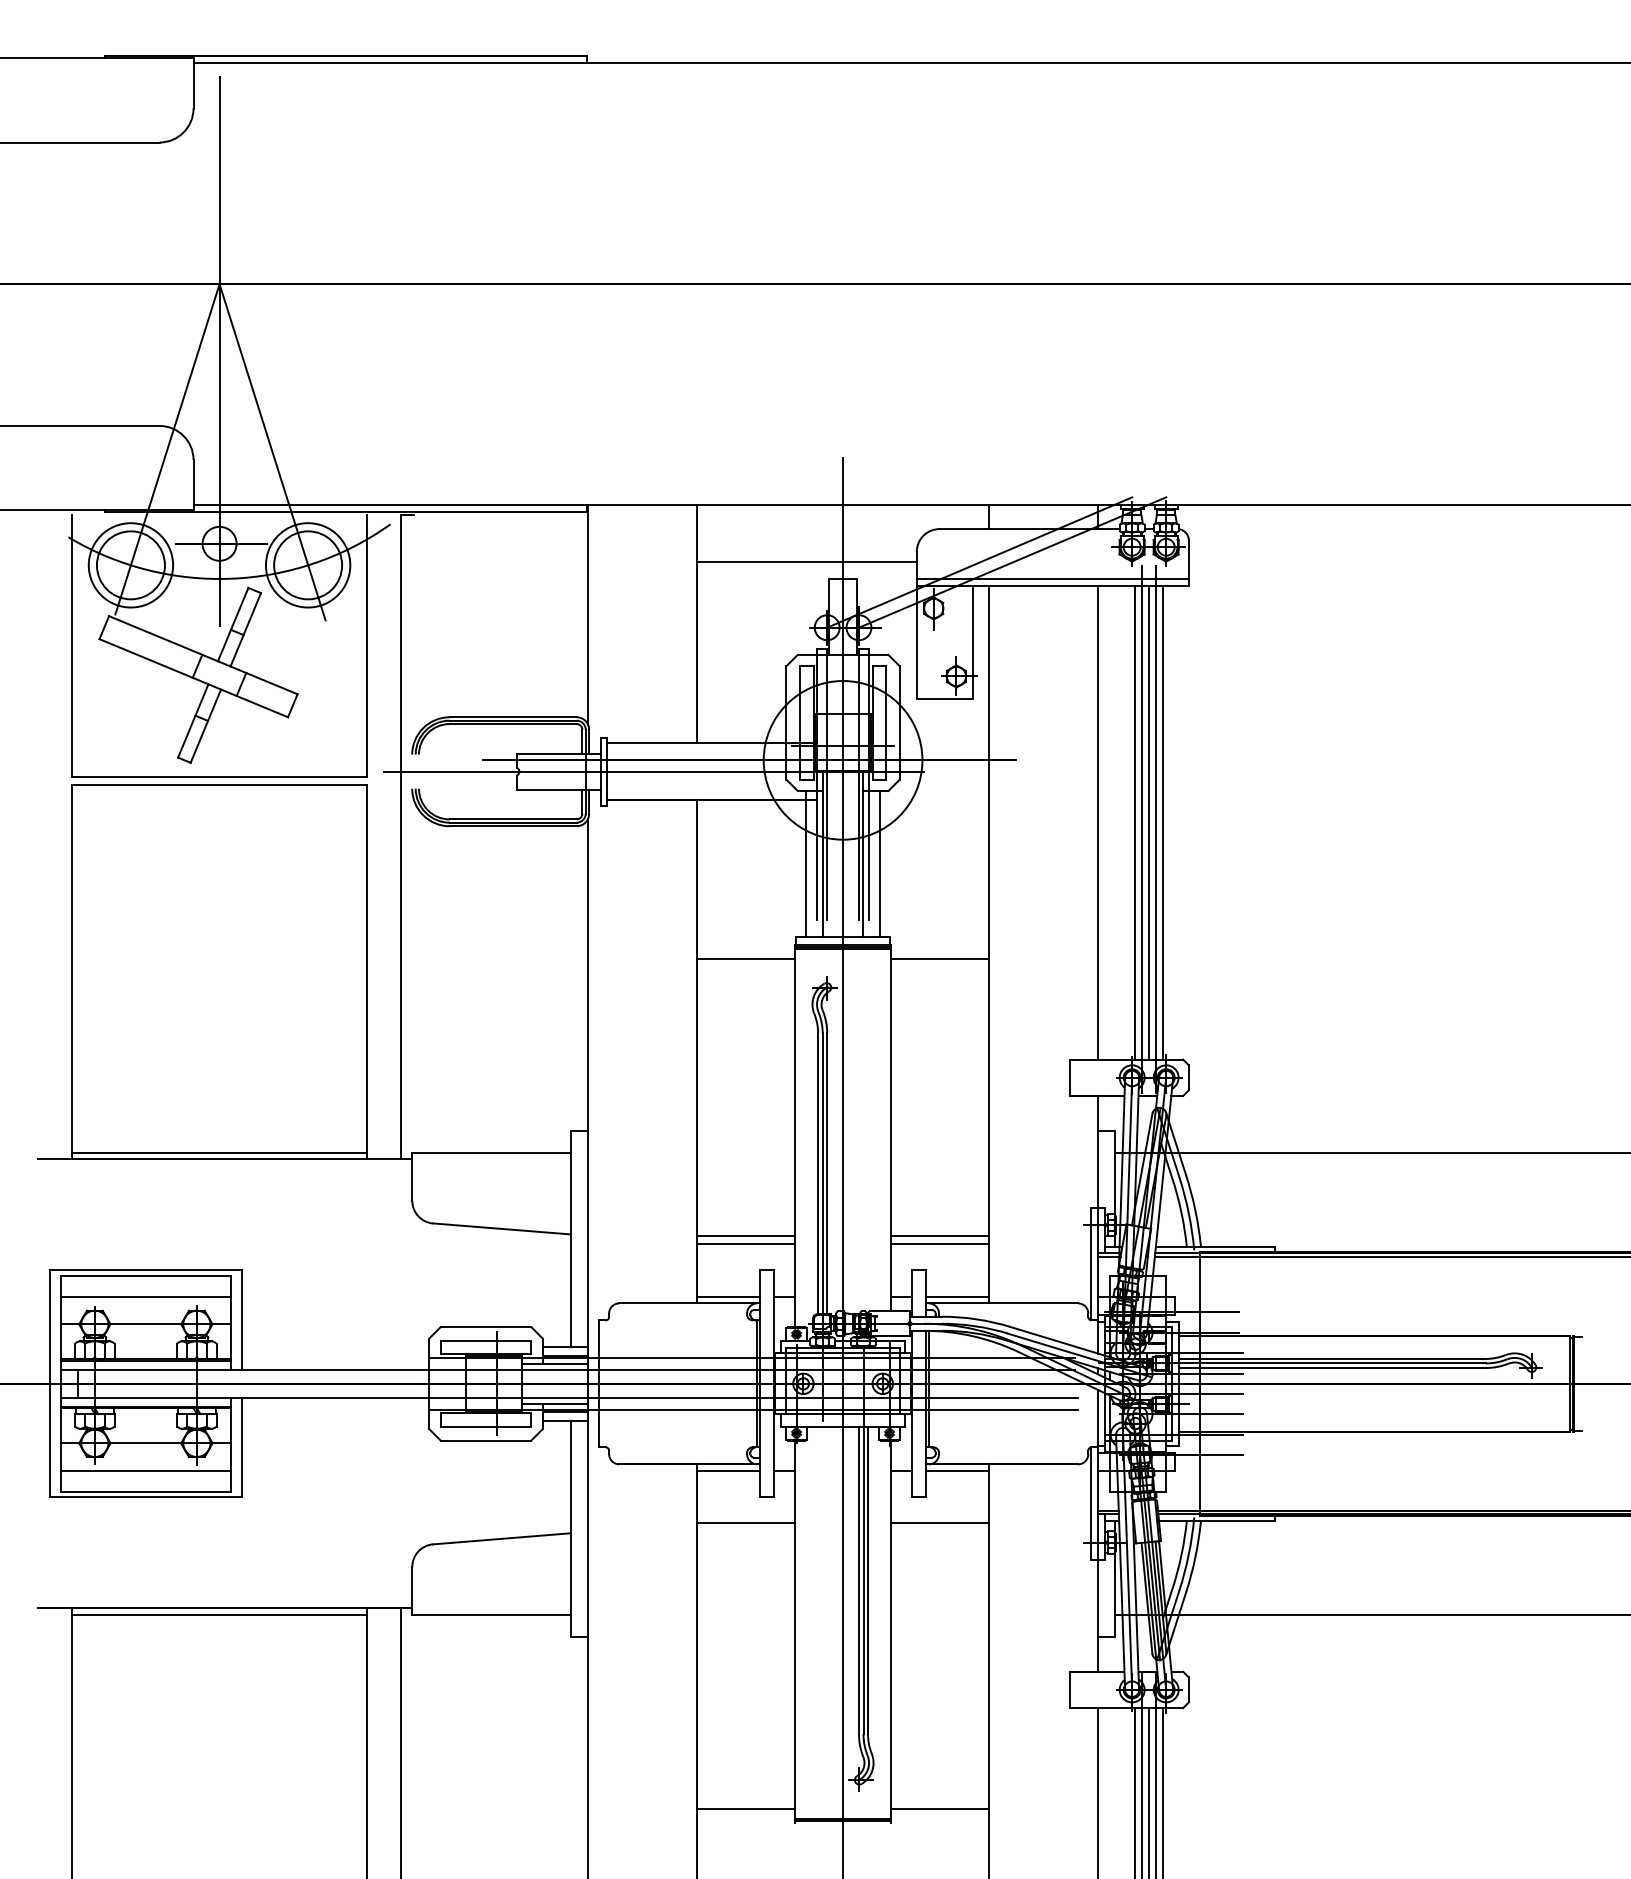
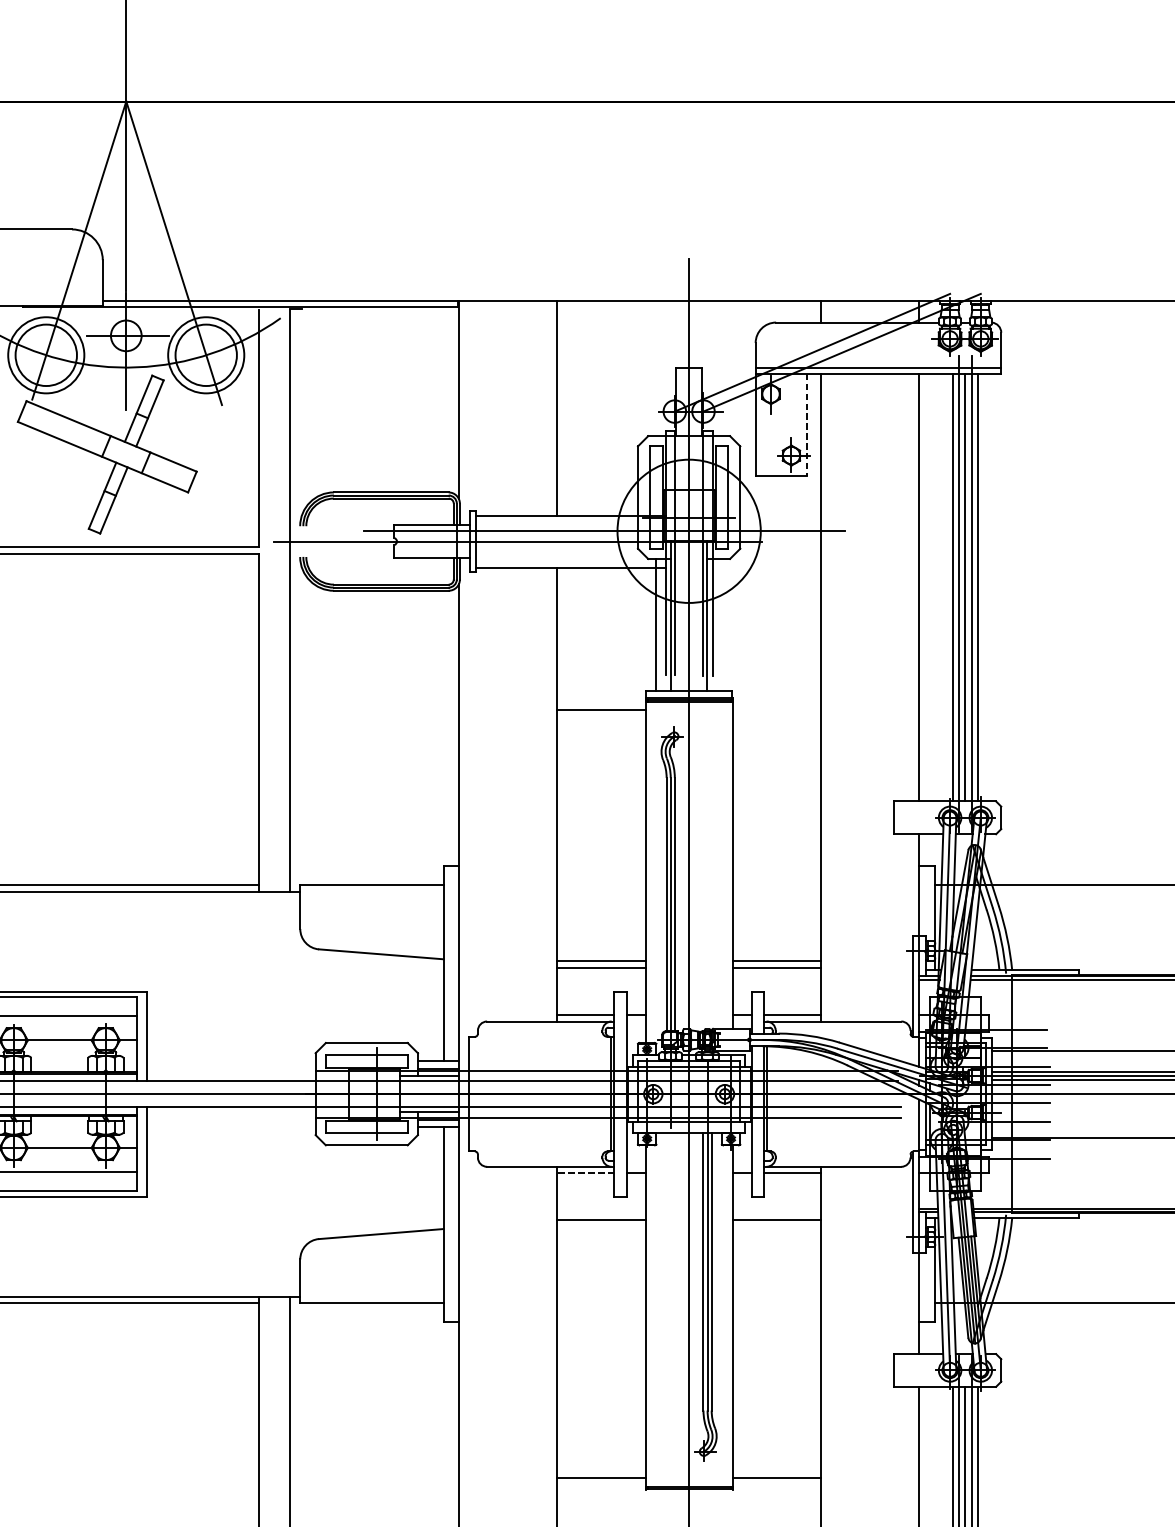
line: (806, 561) -> (656, 351), removed
line: (973, 642) -> (806, 424), solid -> dashed
line: (879, 863) -> (722, 624), removed
line: (940, 958) -> (777, 710), removed
line: (728, 1471) -> (585, 1173), solid -> dashed

